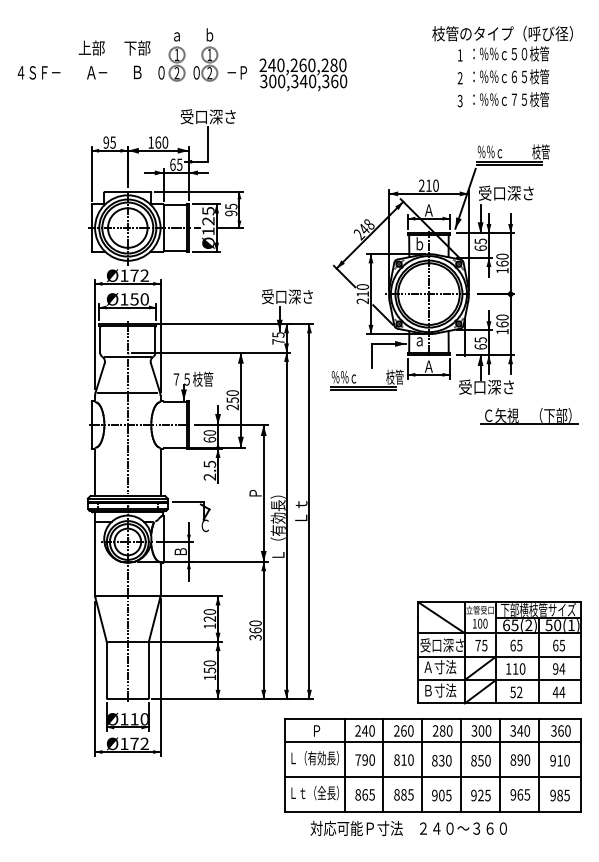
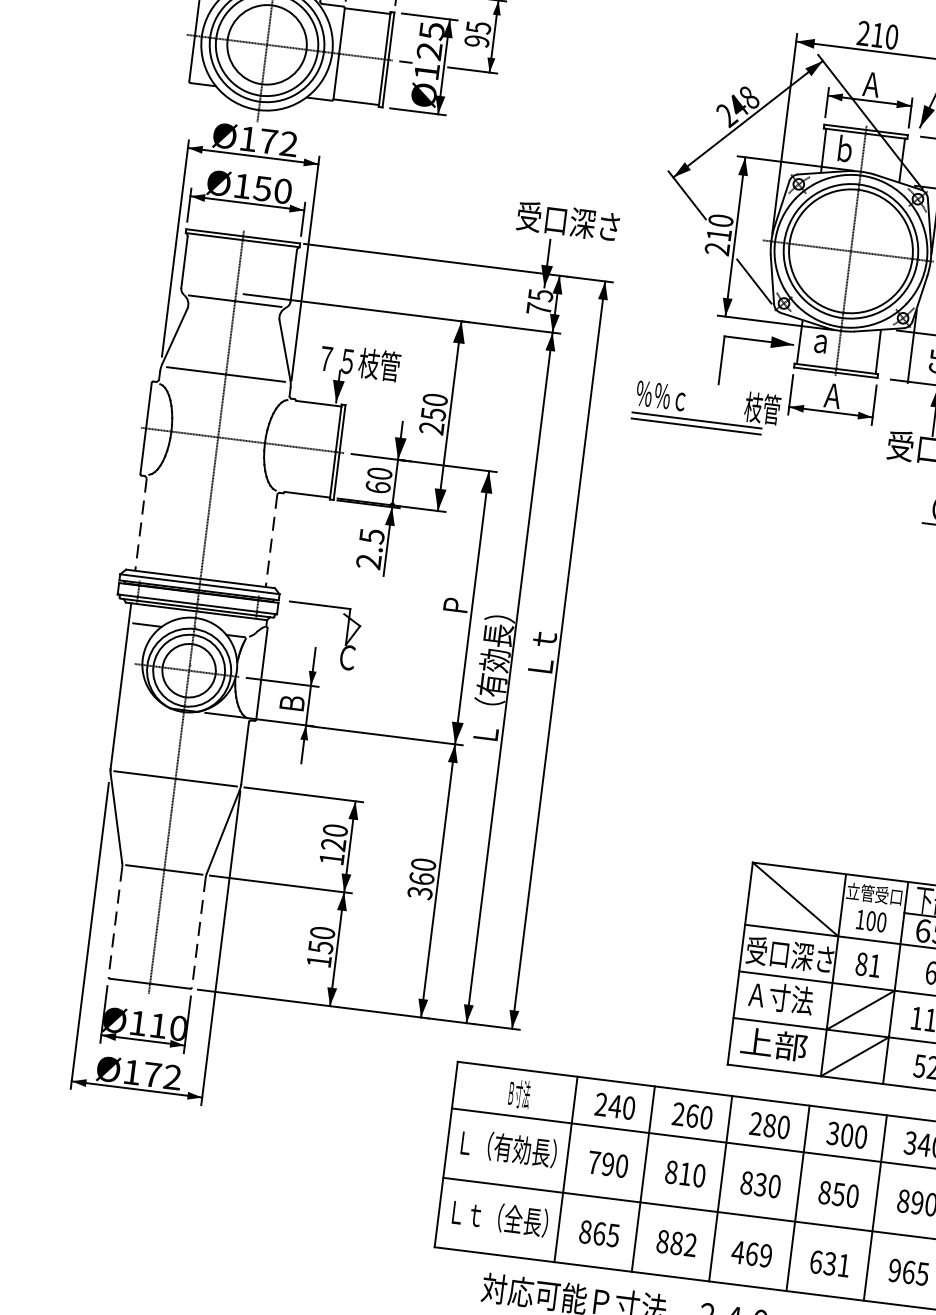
line: (95, 473) -> (141, 526), solid -> dashed
line: (160, 473) -> (271, 542), solid -> dashed
text: (481, 645) -> (868, 964), 75 -> 81
line: (106, 671) -> (114, 923), solid -> dashed
line: (148, 671) -> (198, 934), solid -> dashed
text: (439, 690) -> (773, 1044), Ｂ寸法 -> 上部
text: (317, 730) -> (520, 1093), Ｐ -> Ｂ寸法
text: (410, 794) -> (689, 1244), 885 -> 882
text: (441, 795) -> (751, 1253), 905 -> 469
text: (480, 795) -> (829, 1263), 925 -> 631

